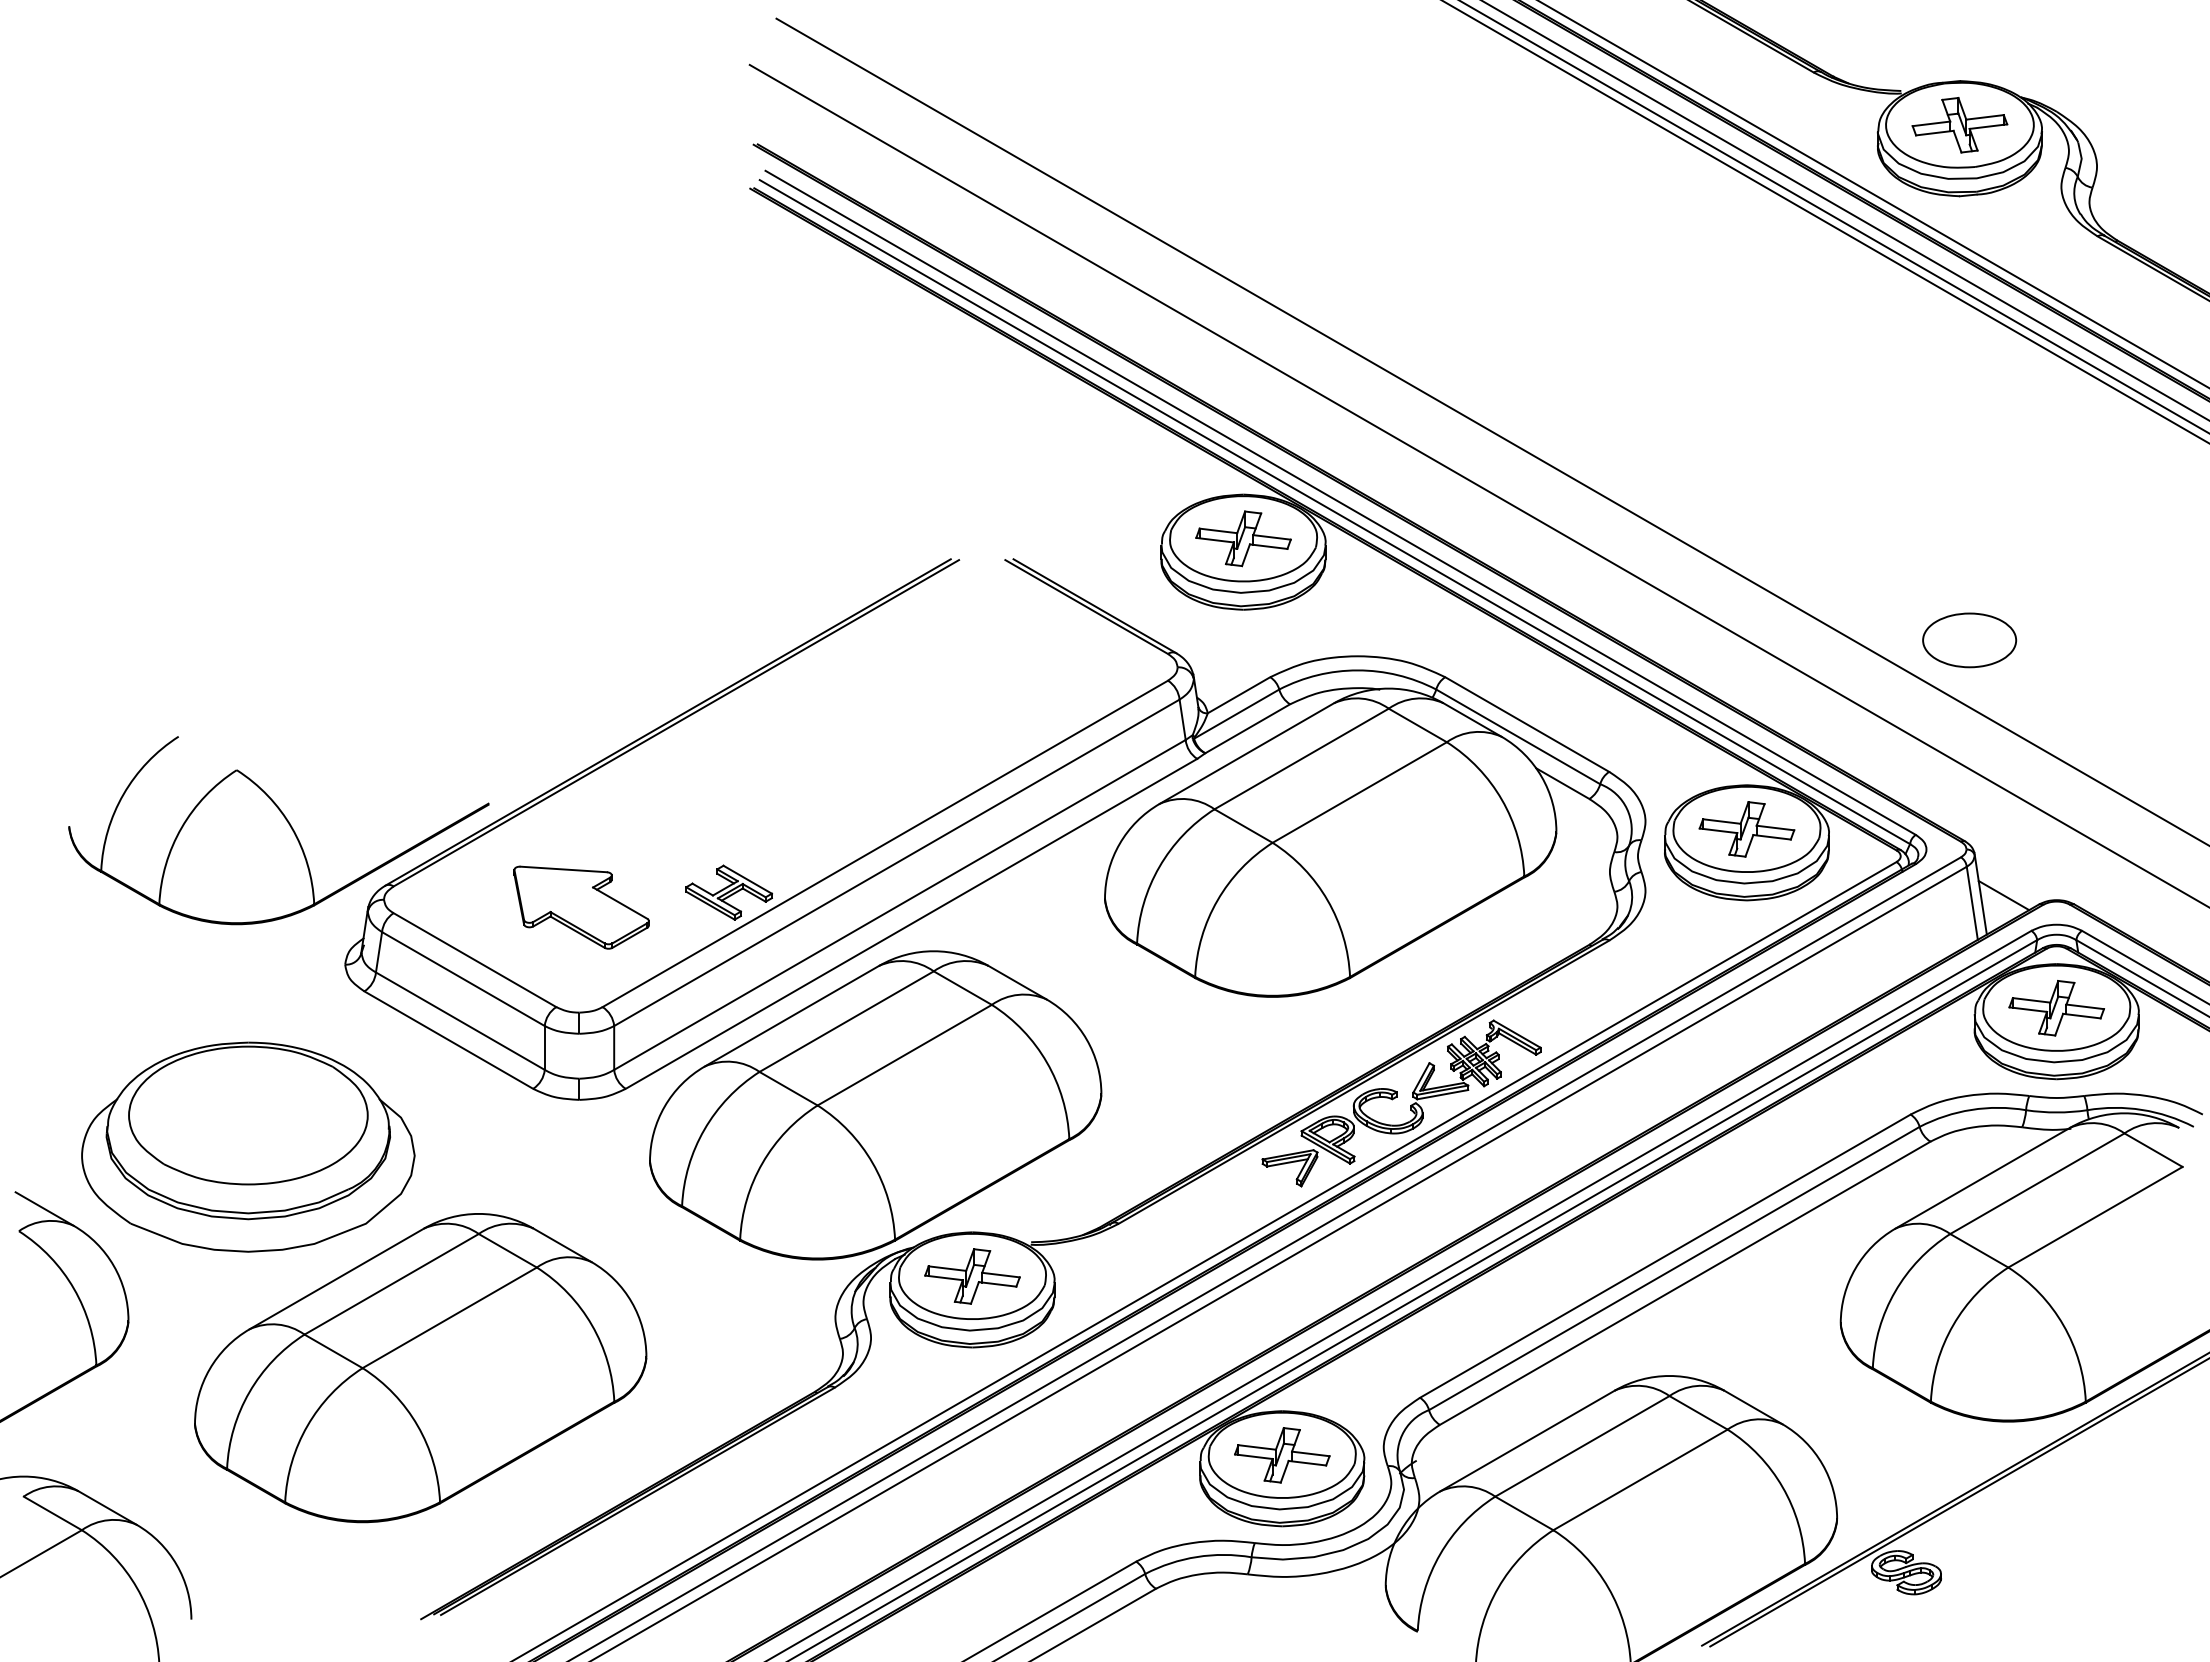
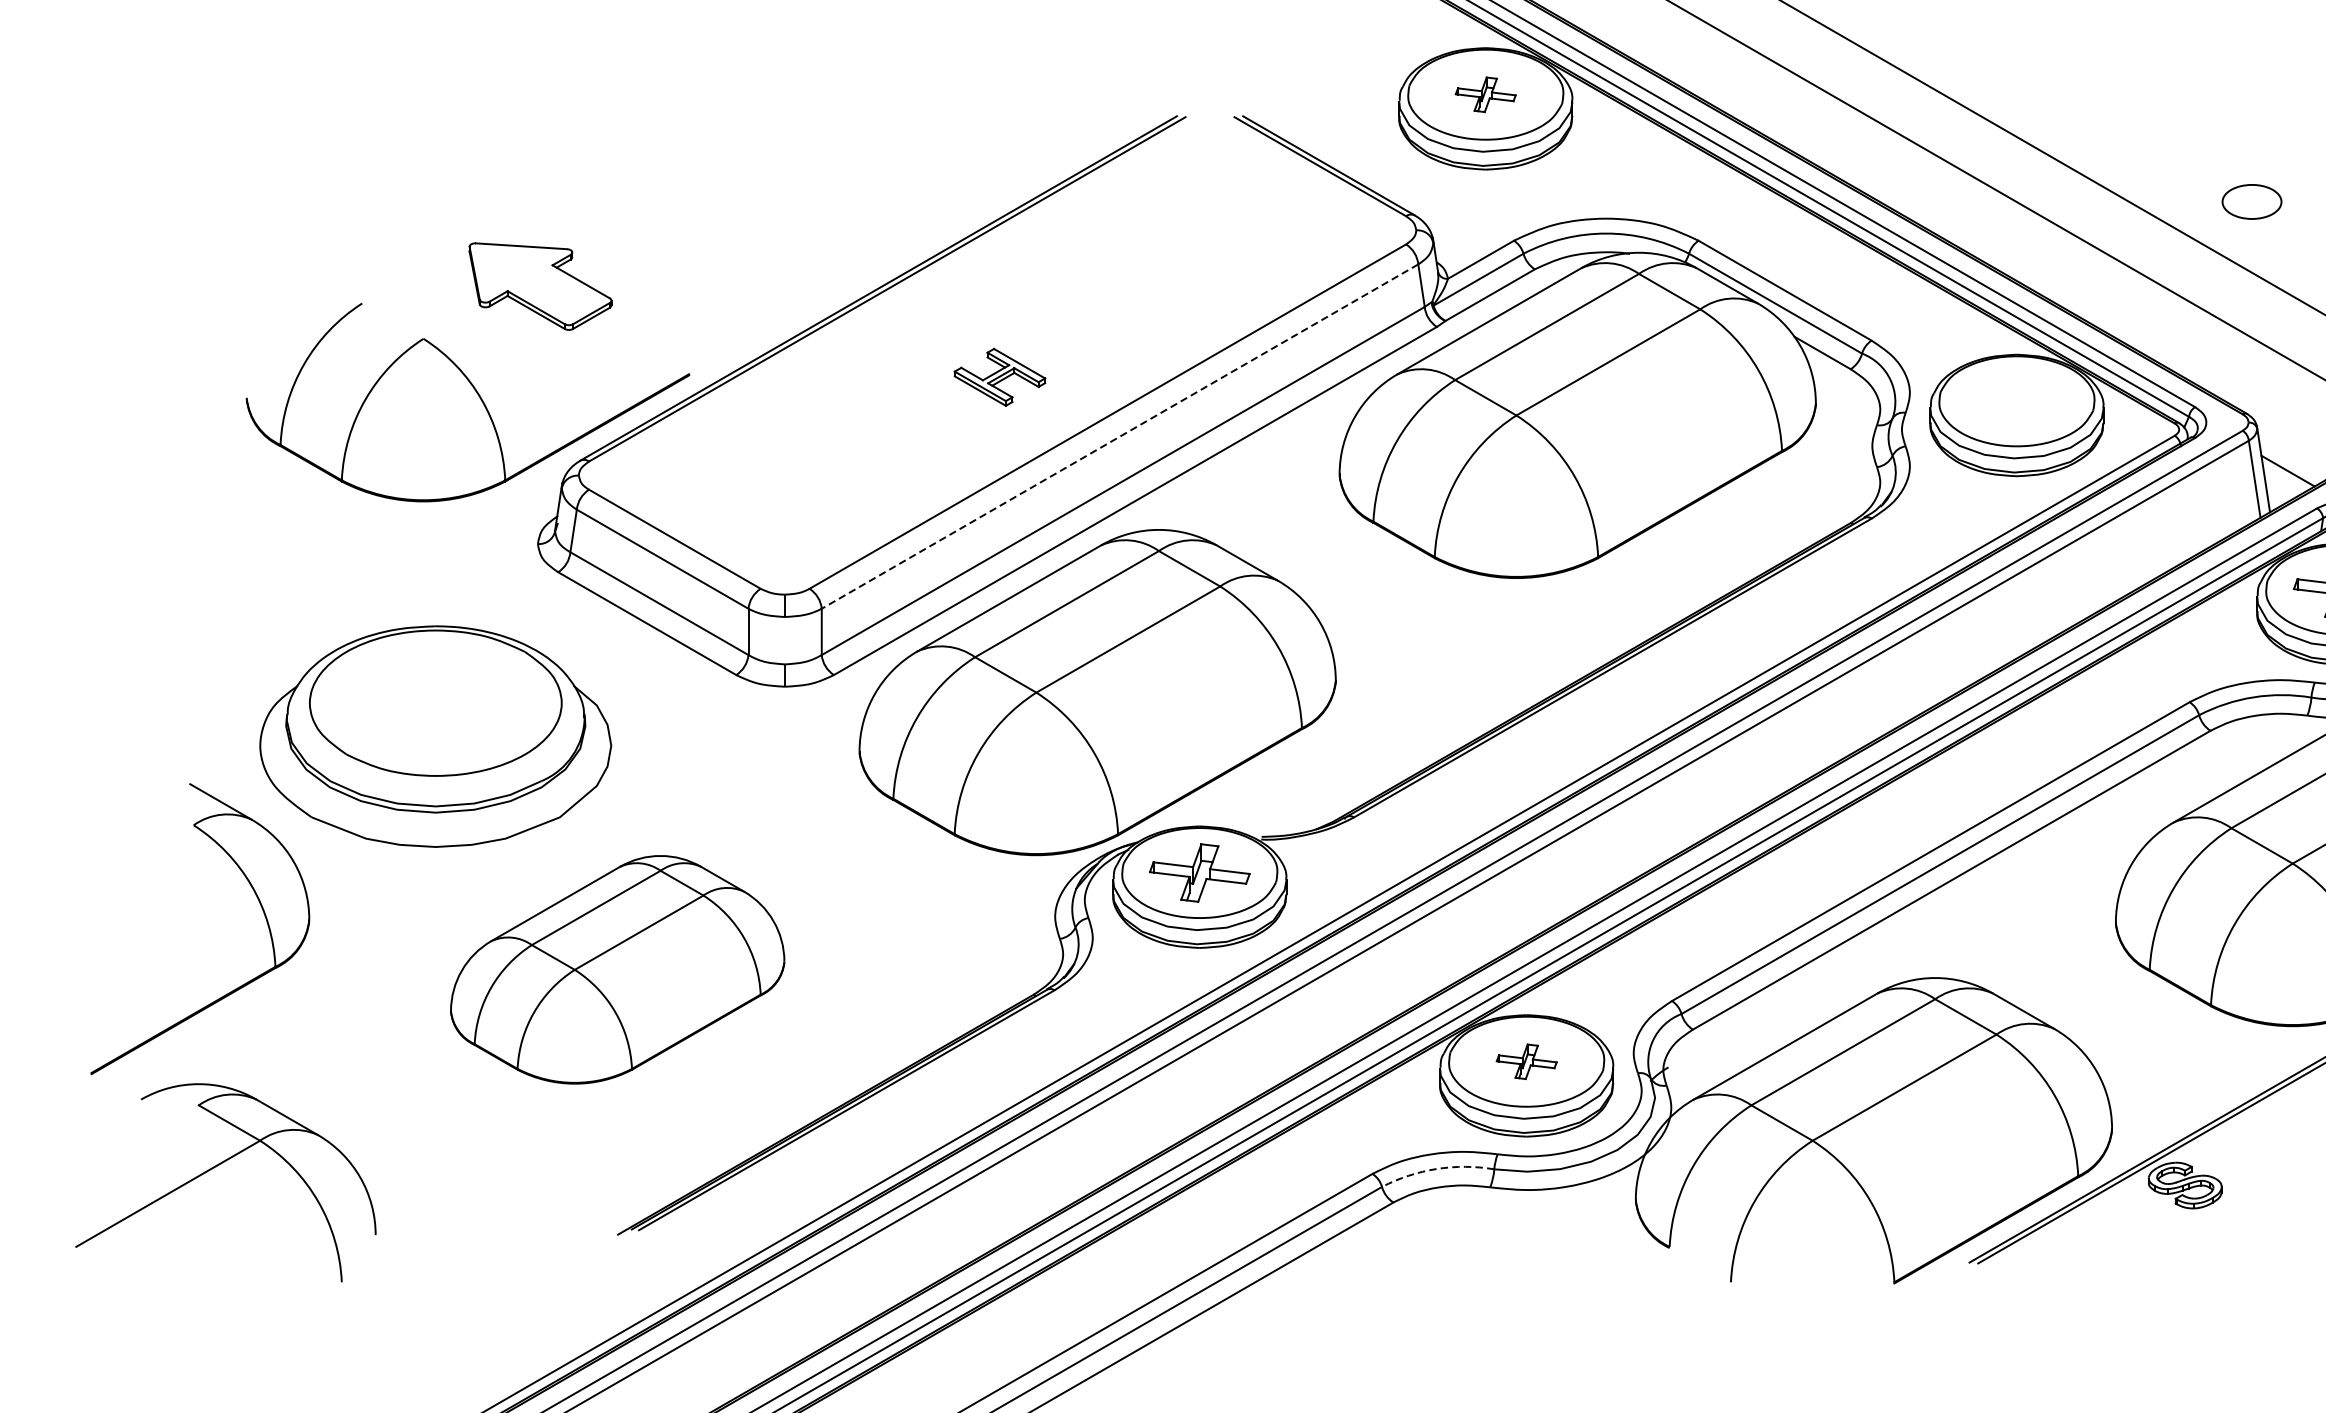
part: (1243, 538) -> (1485, 94), size x0.6
part: (1969, 640) -> (2251, 202), size x0.6
part: (1746, 829) -> (2016, 401), removed
line: (896, 863) -> (1119, 437), solid -> dashed
part: (729, 892) -> (1000, 377), moved
part: (581, 907) -> (540, 286), moved
part: (1397, 1097) -> (1648, 684), removed
part: (420, 1368) -> (617, 970), size x0.7
part: (1282, 1455) -> (1526, 1061), size x0.6
arc: (1197, 1557) -> (1437, 1169), solid -> dashed

